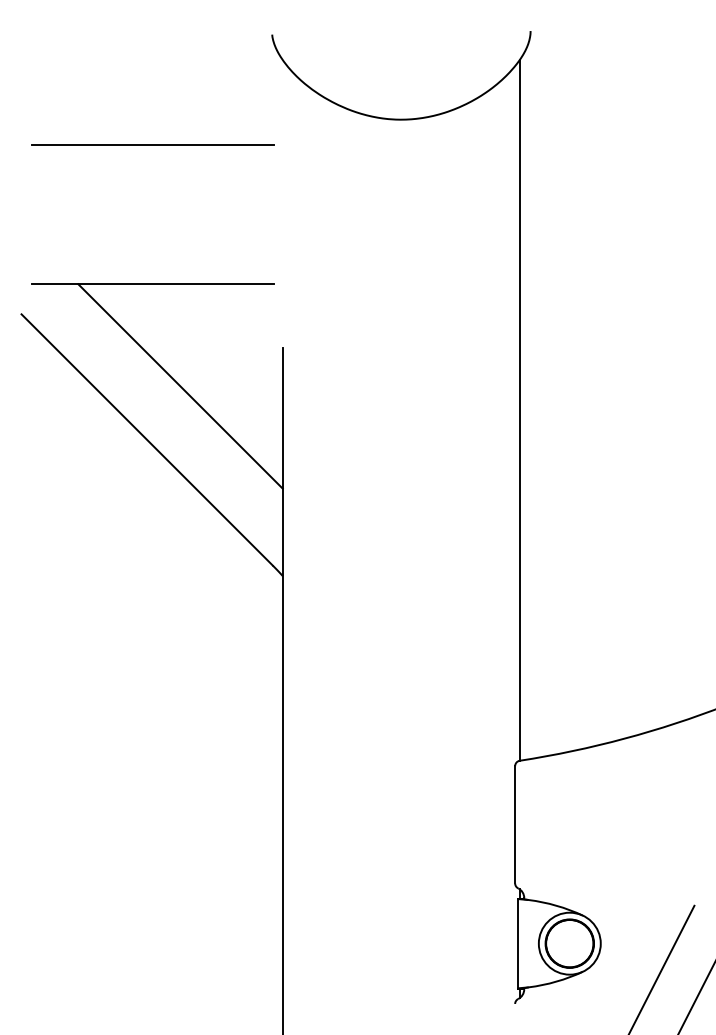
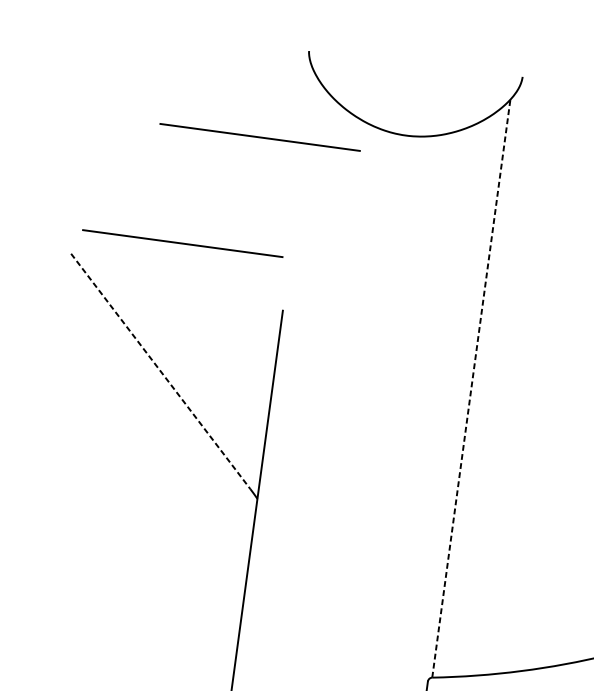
line: (152, 144) -> (259, 136), moved
line: (180, 386) -> (194, 331), removed
line: (519, 409) -> (471, 387), solid -> dashed
line: (147, 439) -> (161, 371), solid -> dashed

